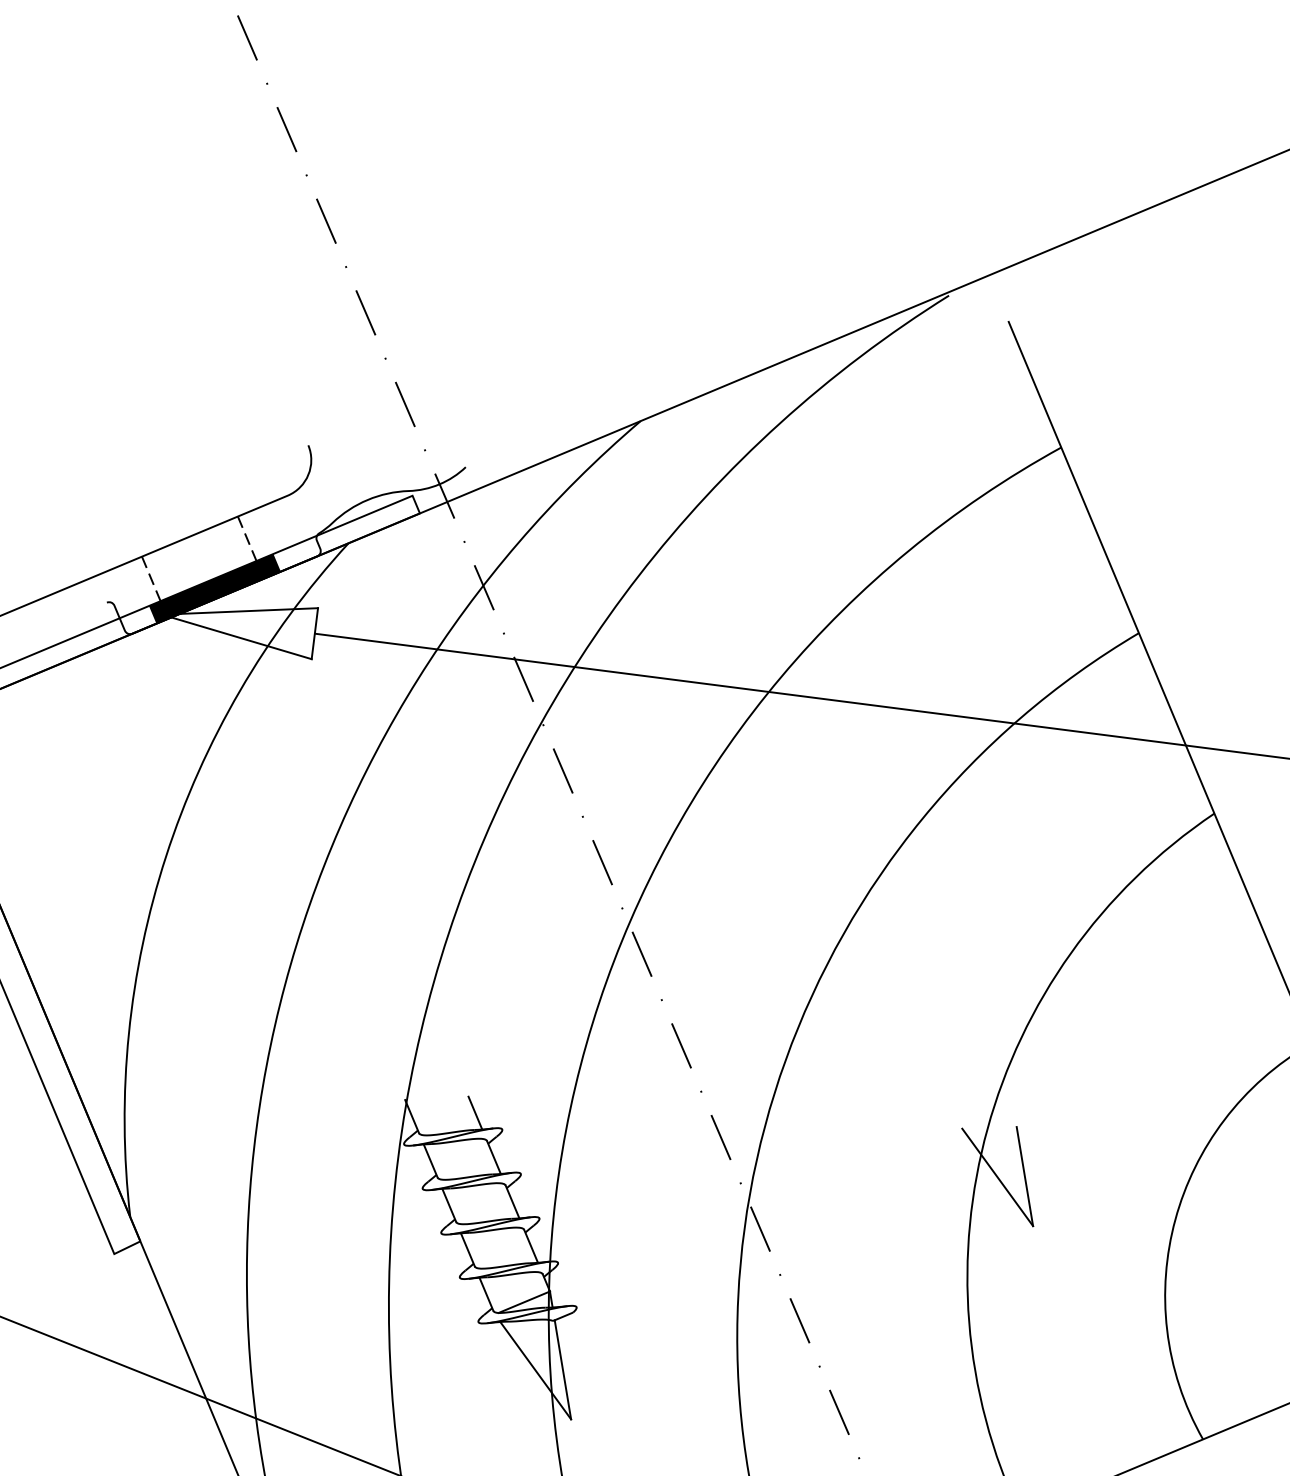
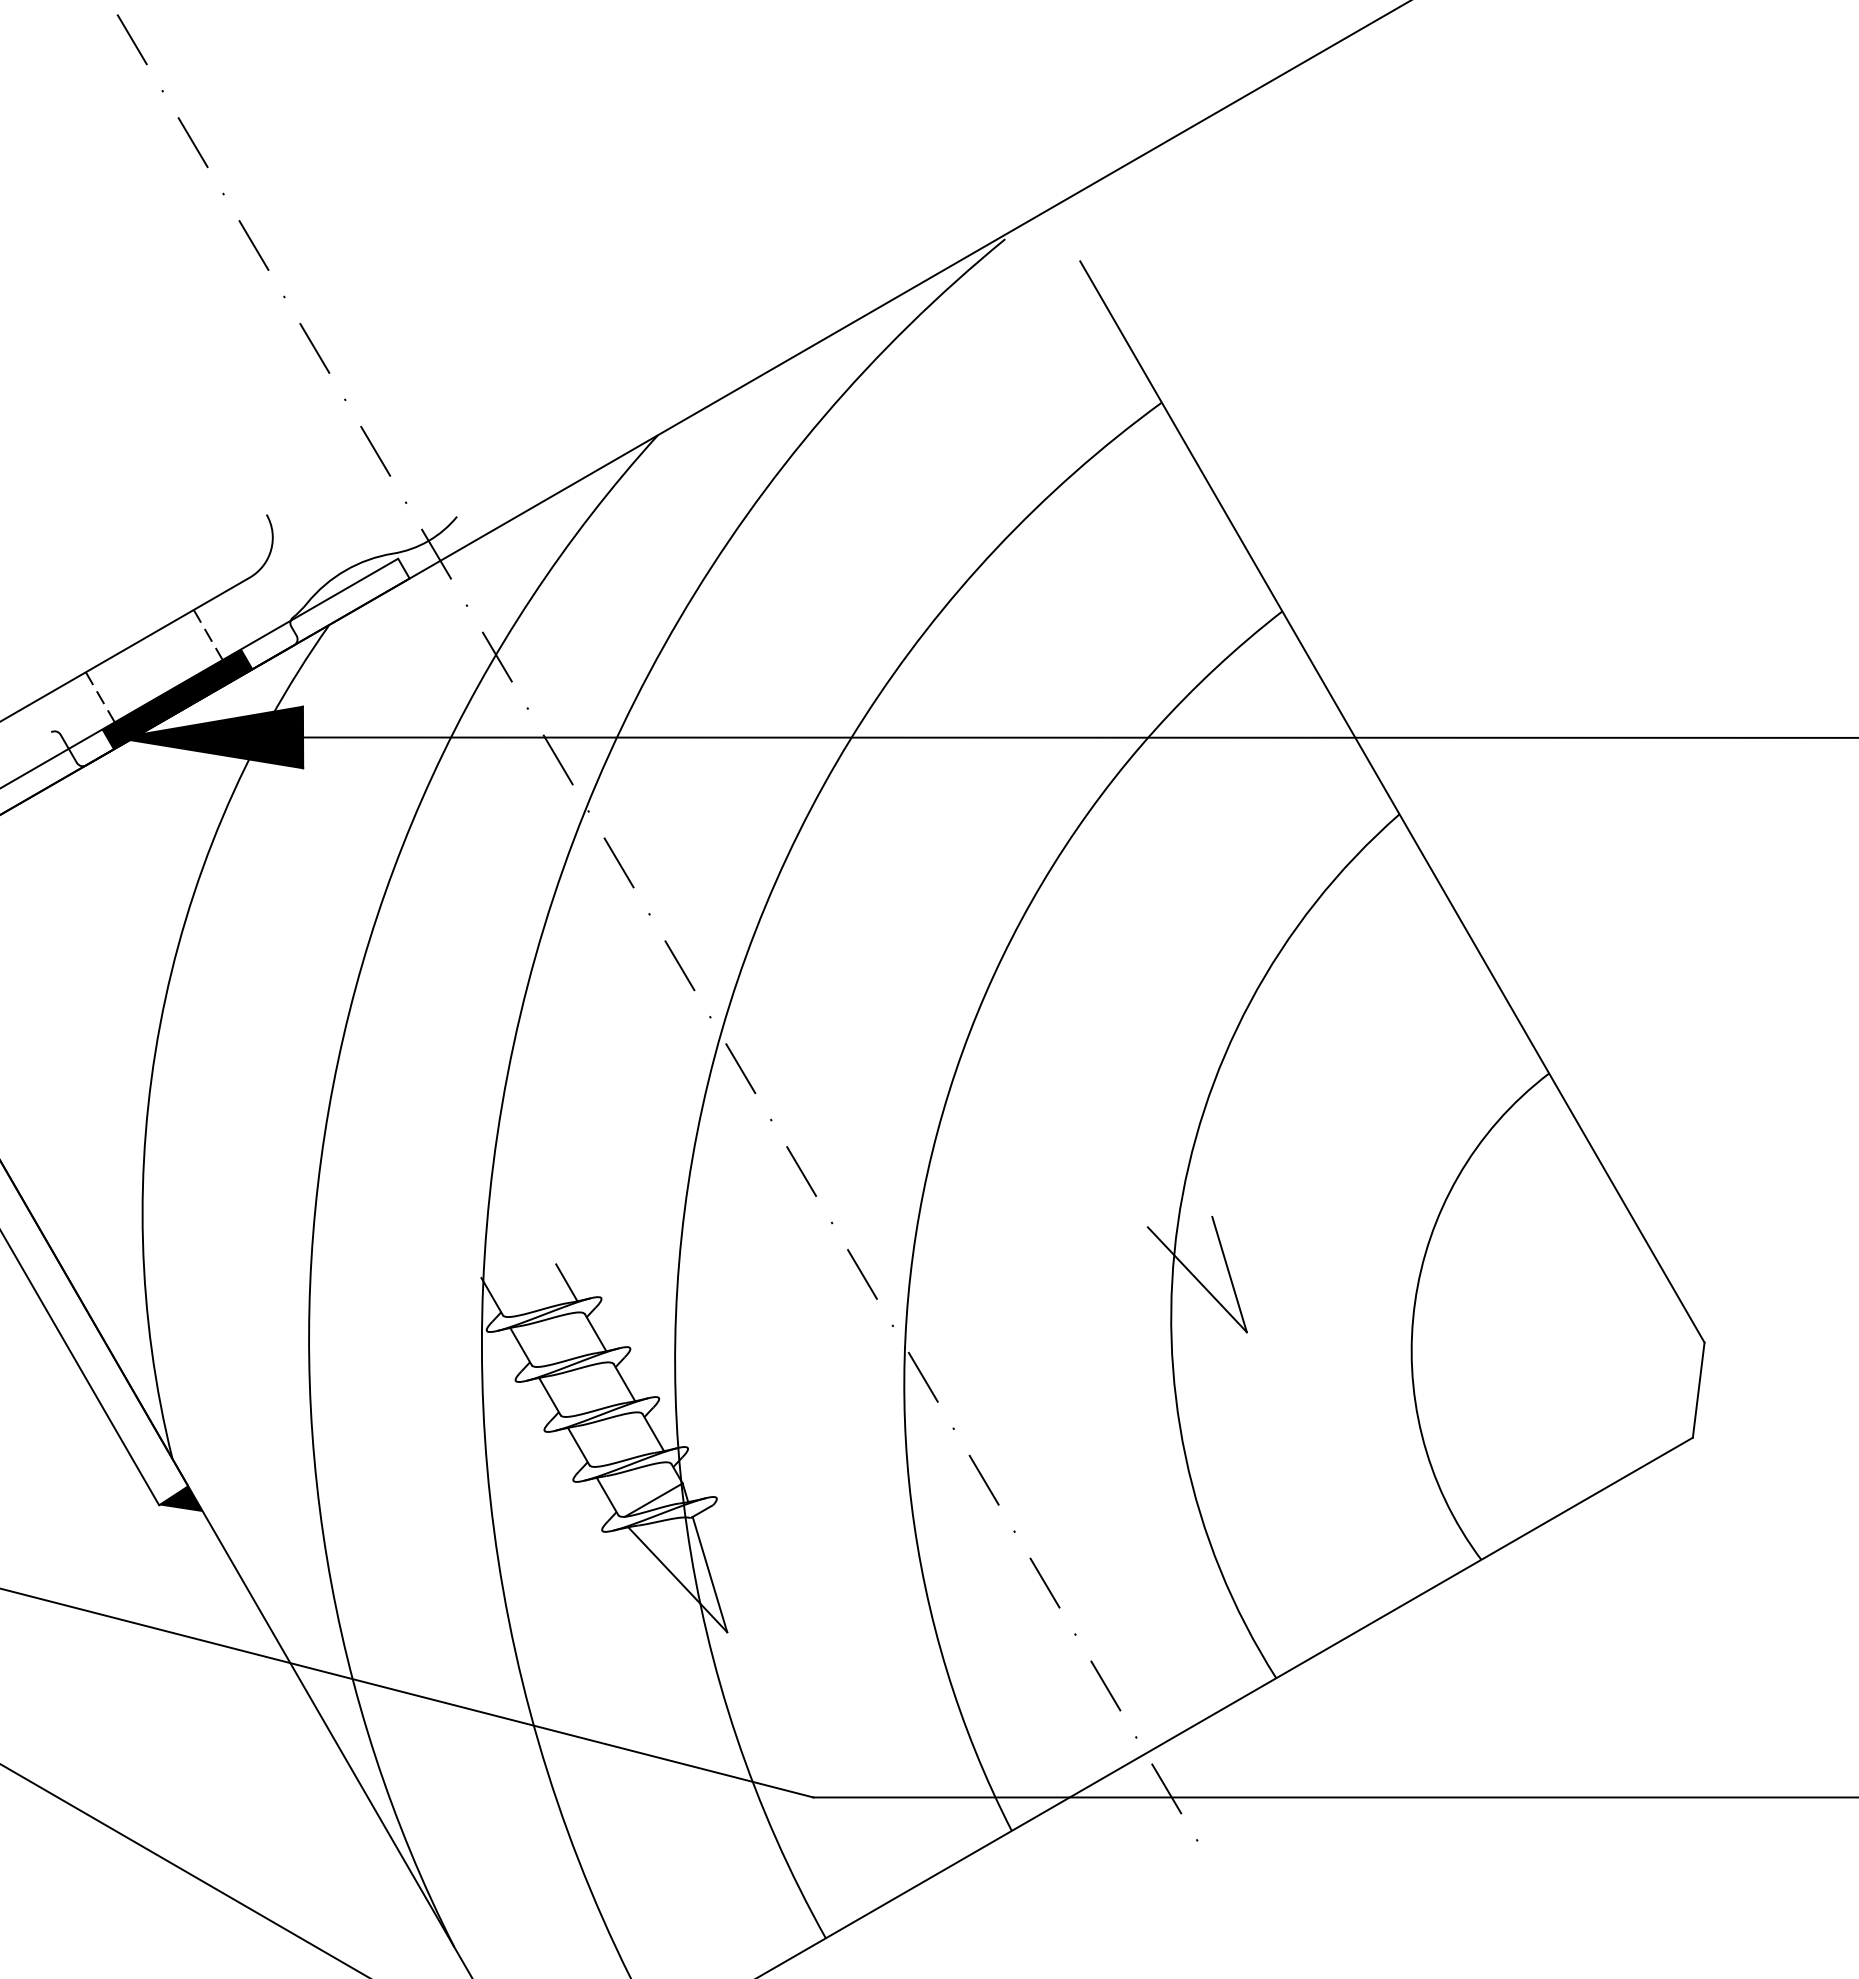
fill: (238, 623) -> (210, 737), added
fill: (133, 1251) -> (181, 1499), added

